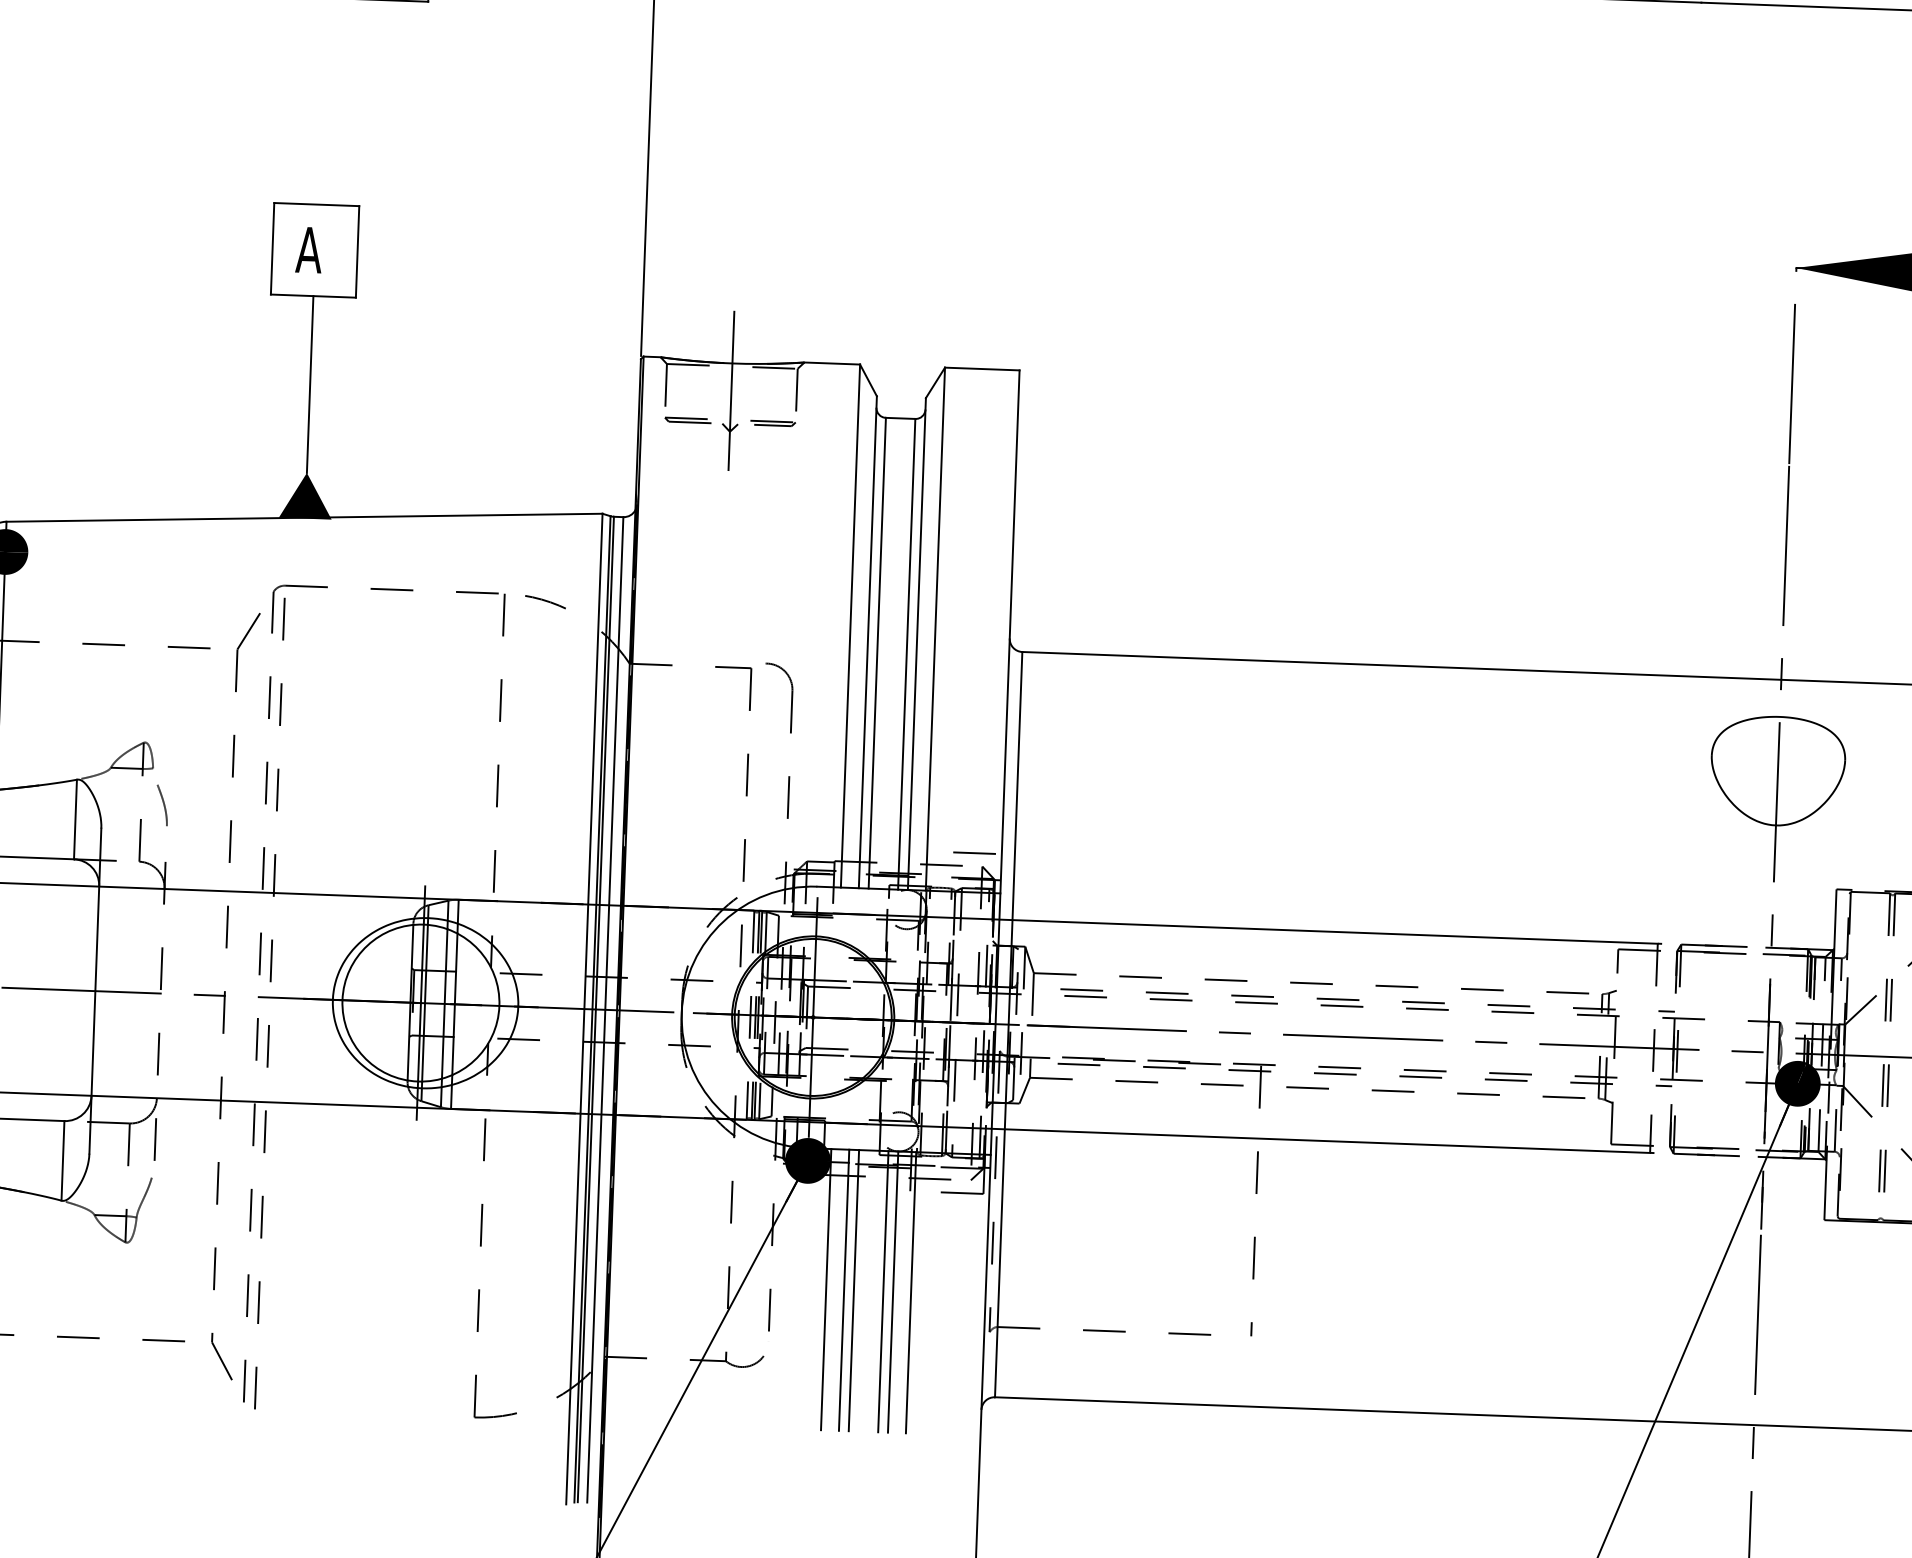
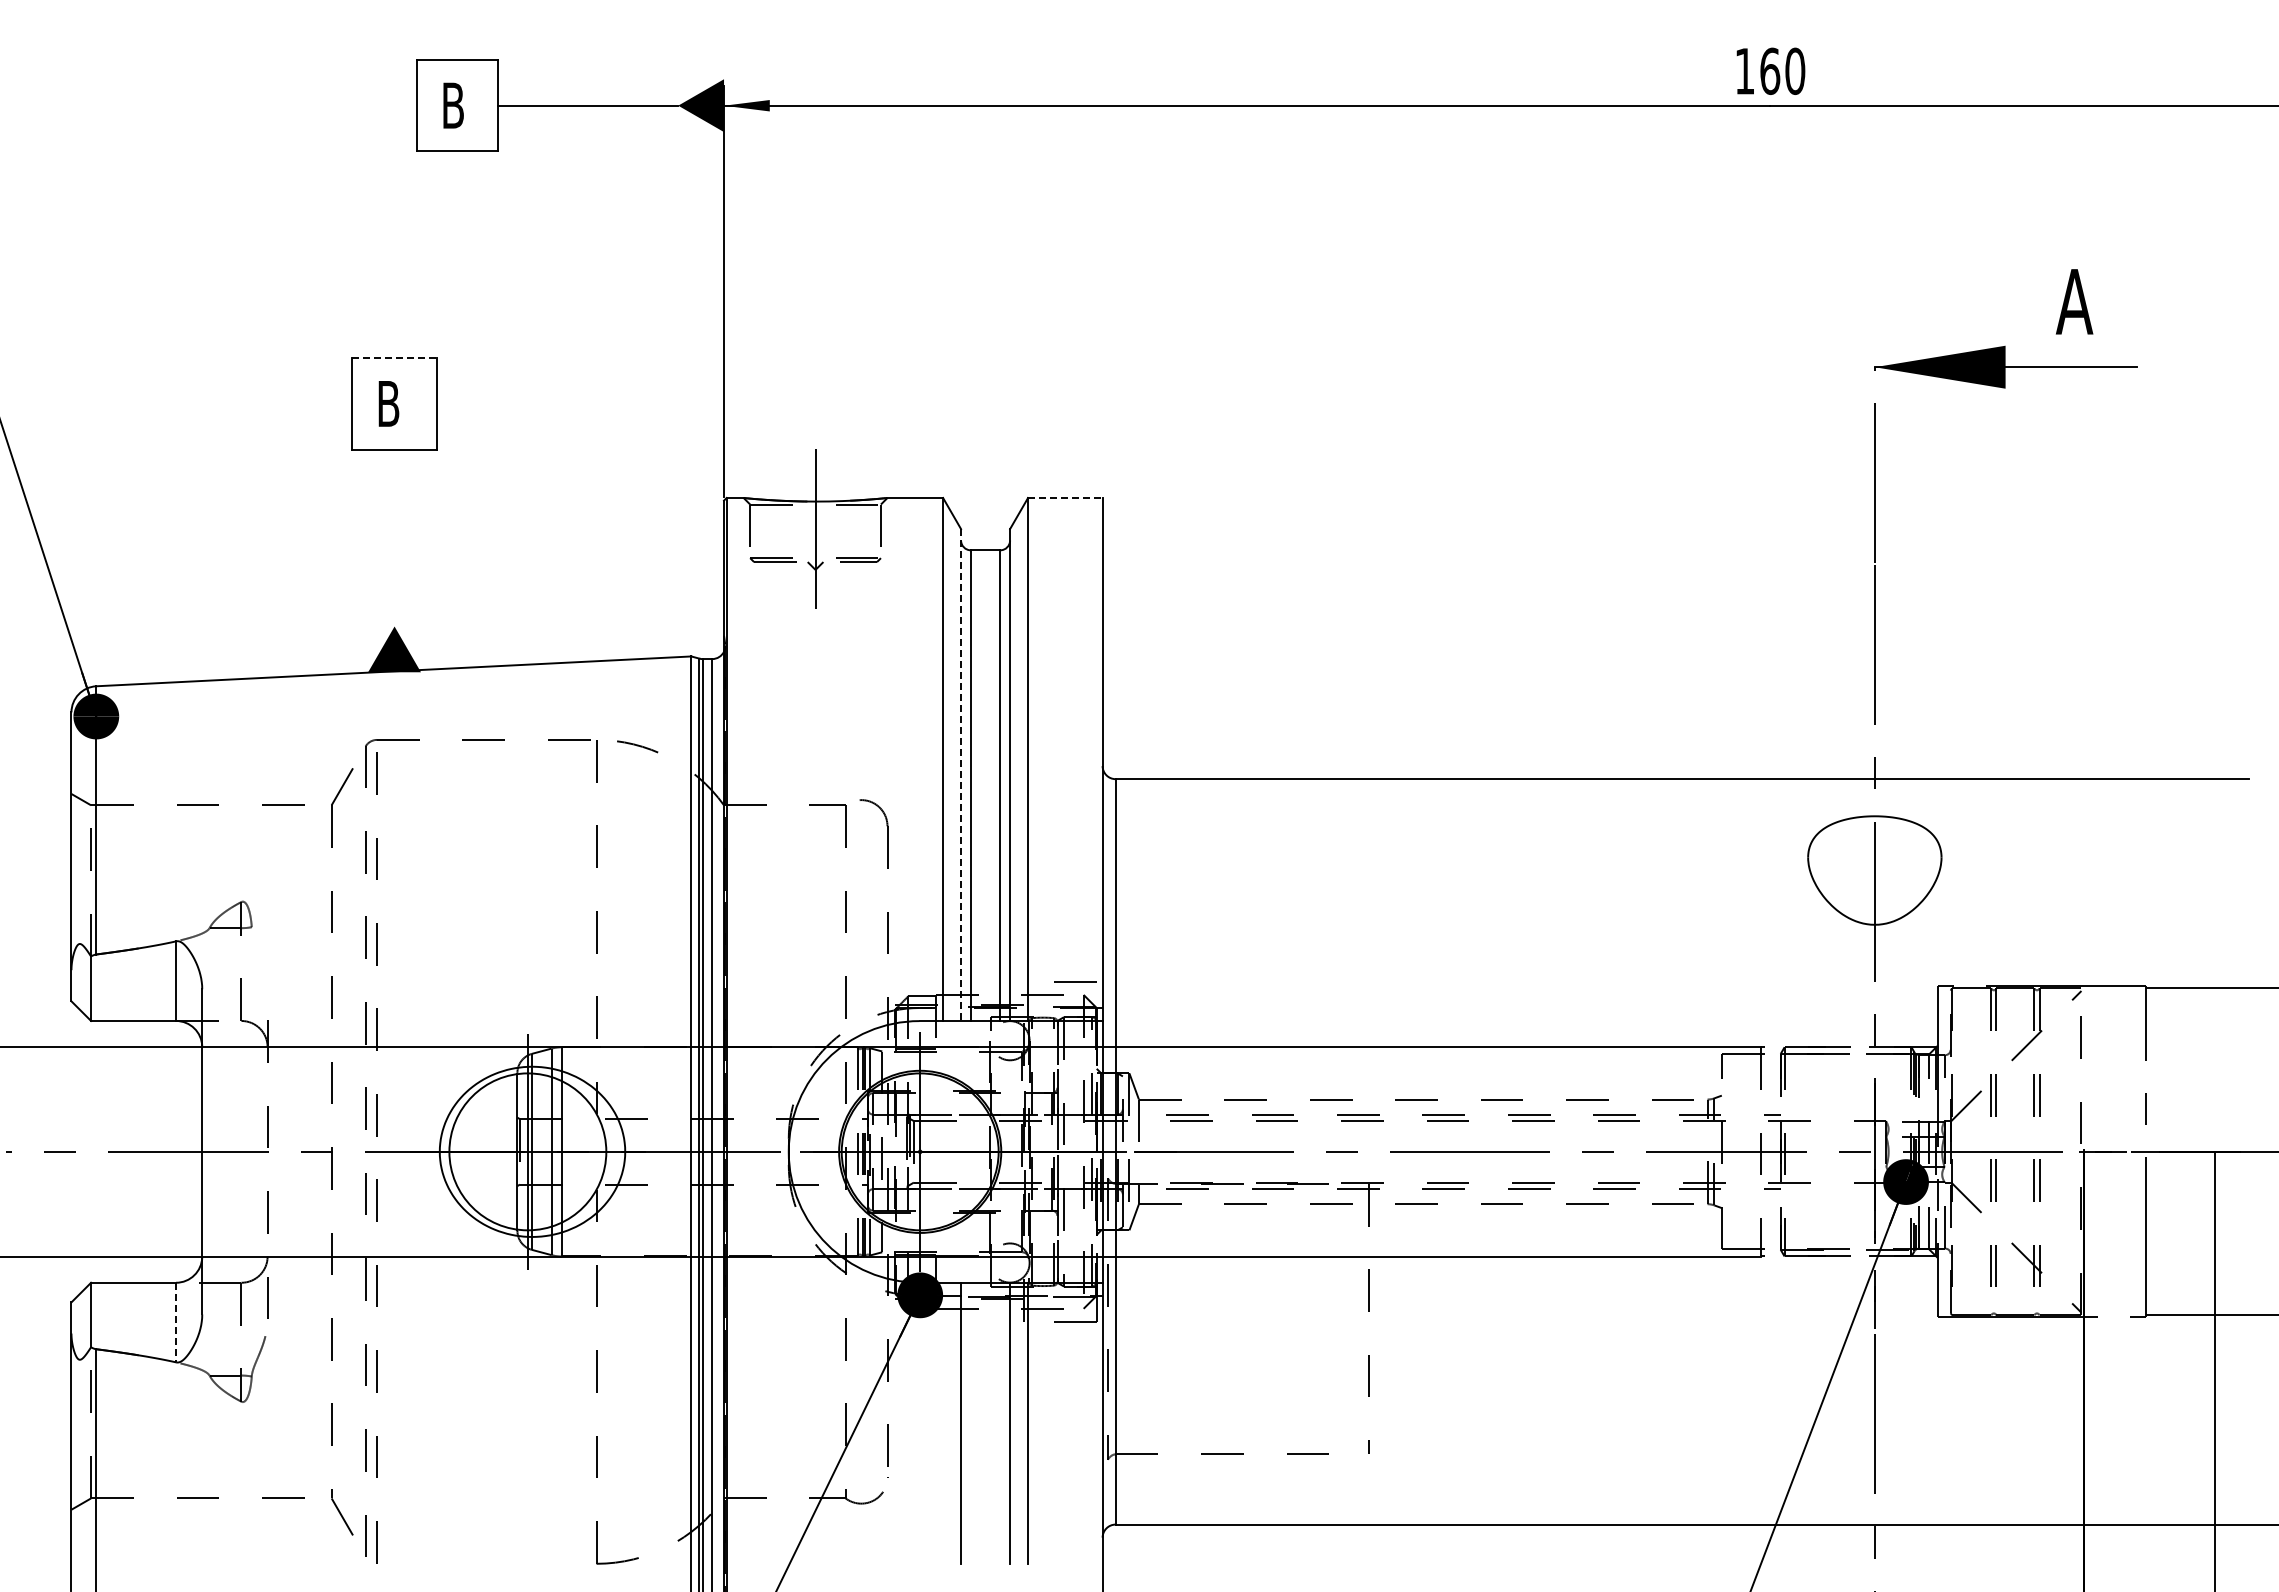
line: (316, 204) -> (394, 358), solid -> dashed
text: (309, 249) -> (388, 403), A -> B
line: (982, 369) -> (1065, 498), solid -> dashed
line: (310, 383) -> (394, 537), removed
line: (868, 642) -> (961, 775), solid -> dashed
curve: (163, 805) -> (263, 963), removed
line: (63, 1160) -> (176, 1322), solid -> dashed
line: (826, 1288) -> (943, 1422), removed
line: (853, 1289) -> (970, 1422), removed
line: (883, 1290) -> (1000, 1422), removed

